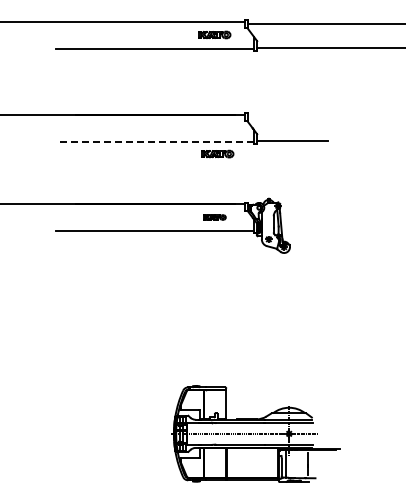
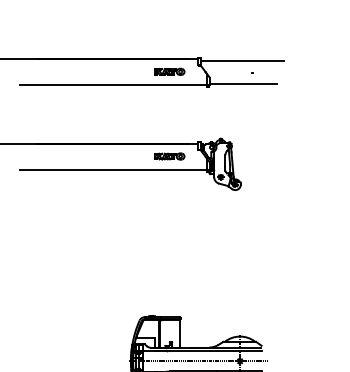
line: (291, 116) -> (242, 60), added
line: (155, 141) -> (113, 84), dashed -> solid
part: (217, 153) -> (169, 71), moved
part: (214, 217) -> (169, 156), size x1.43

